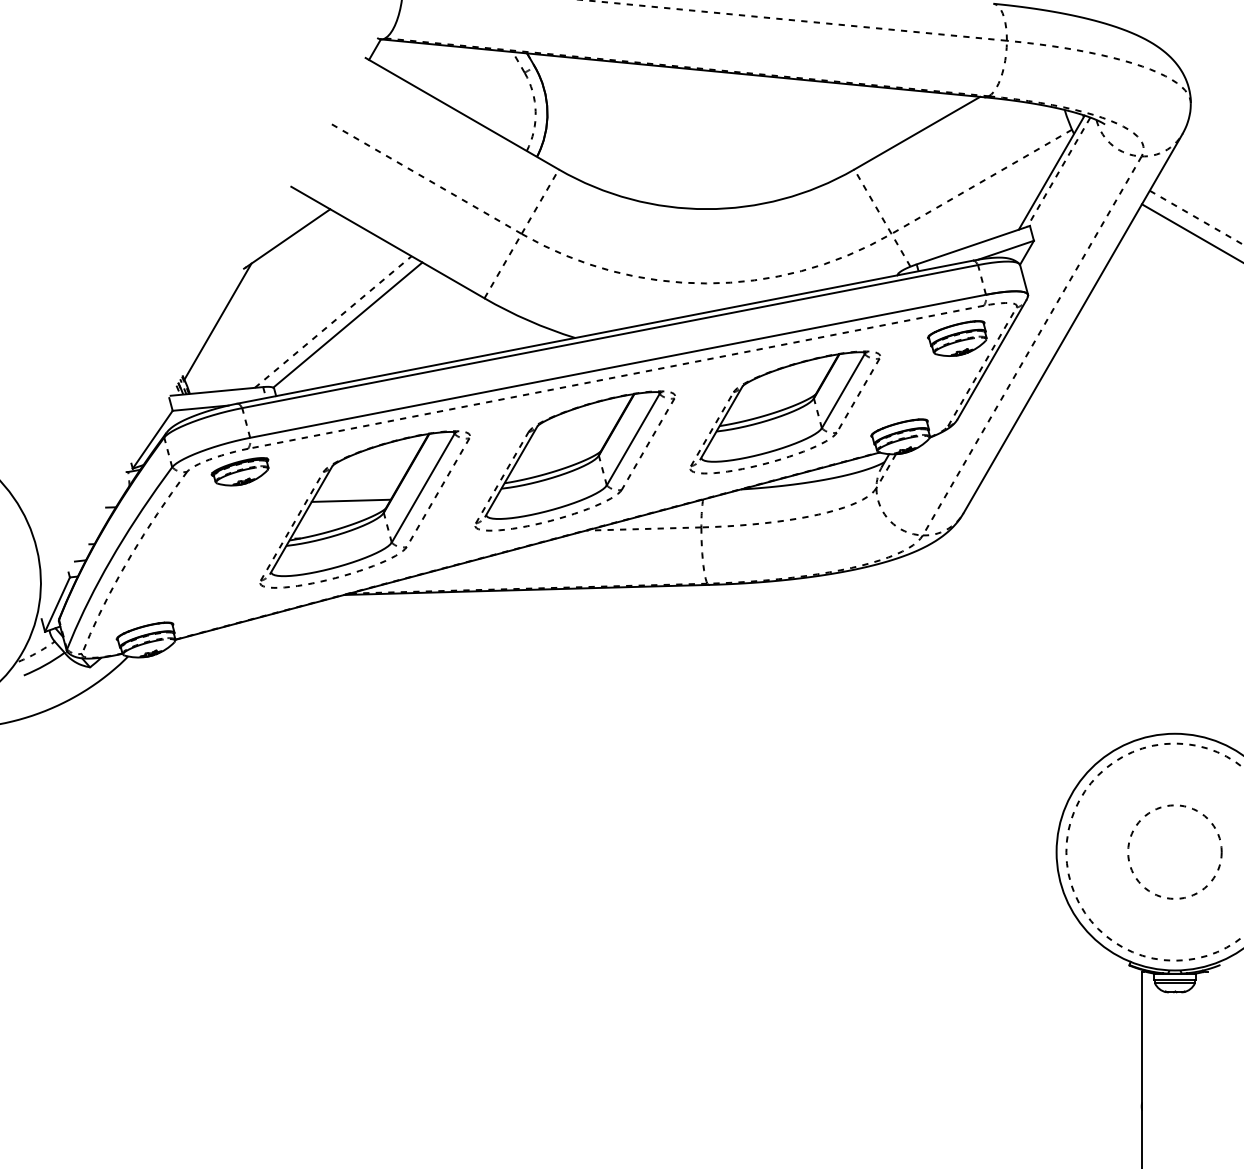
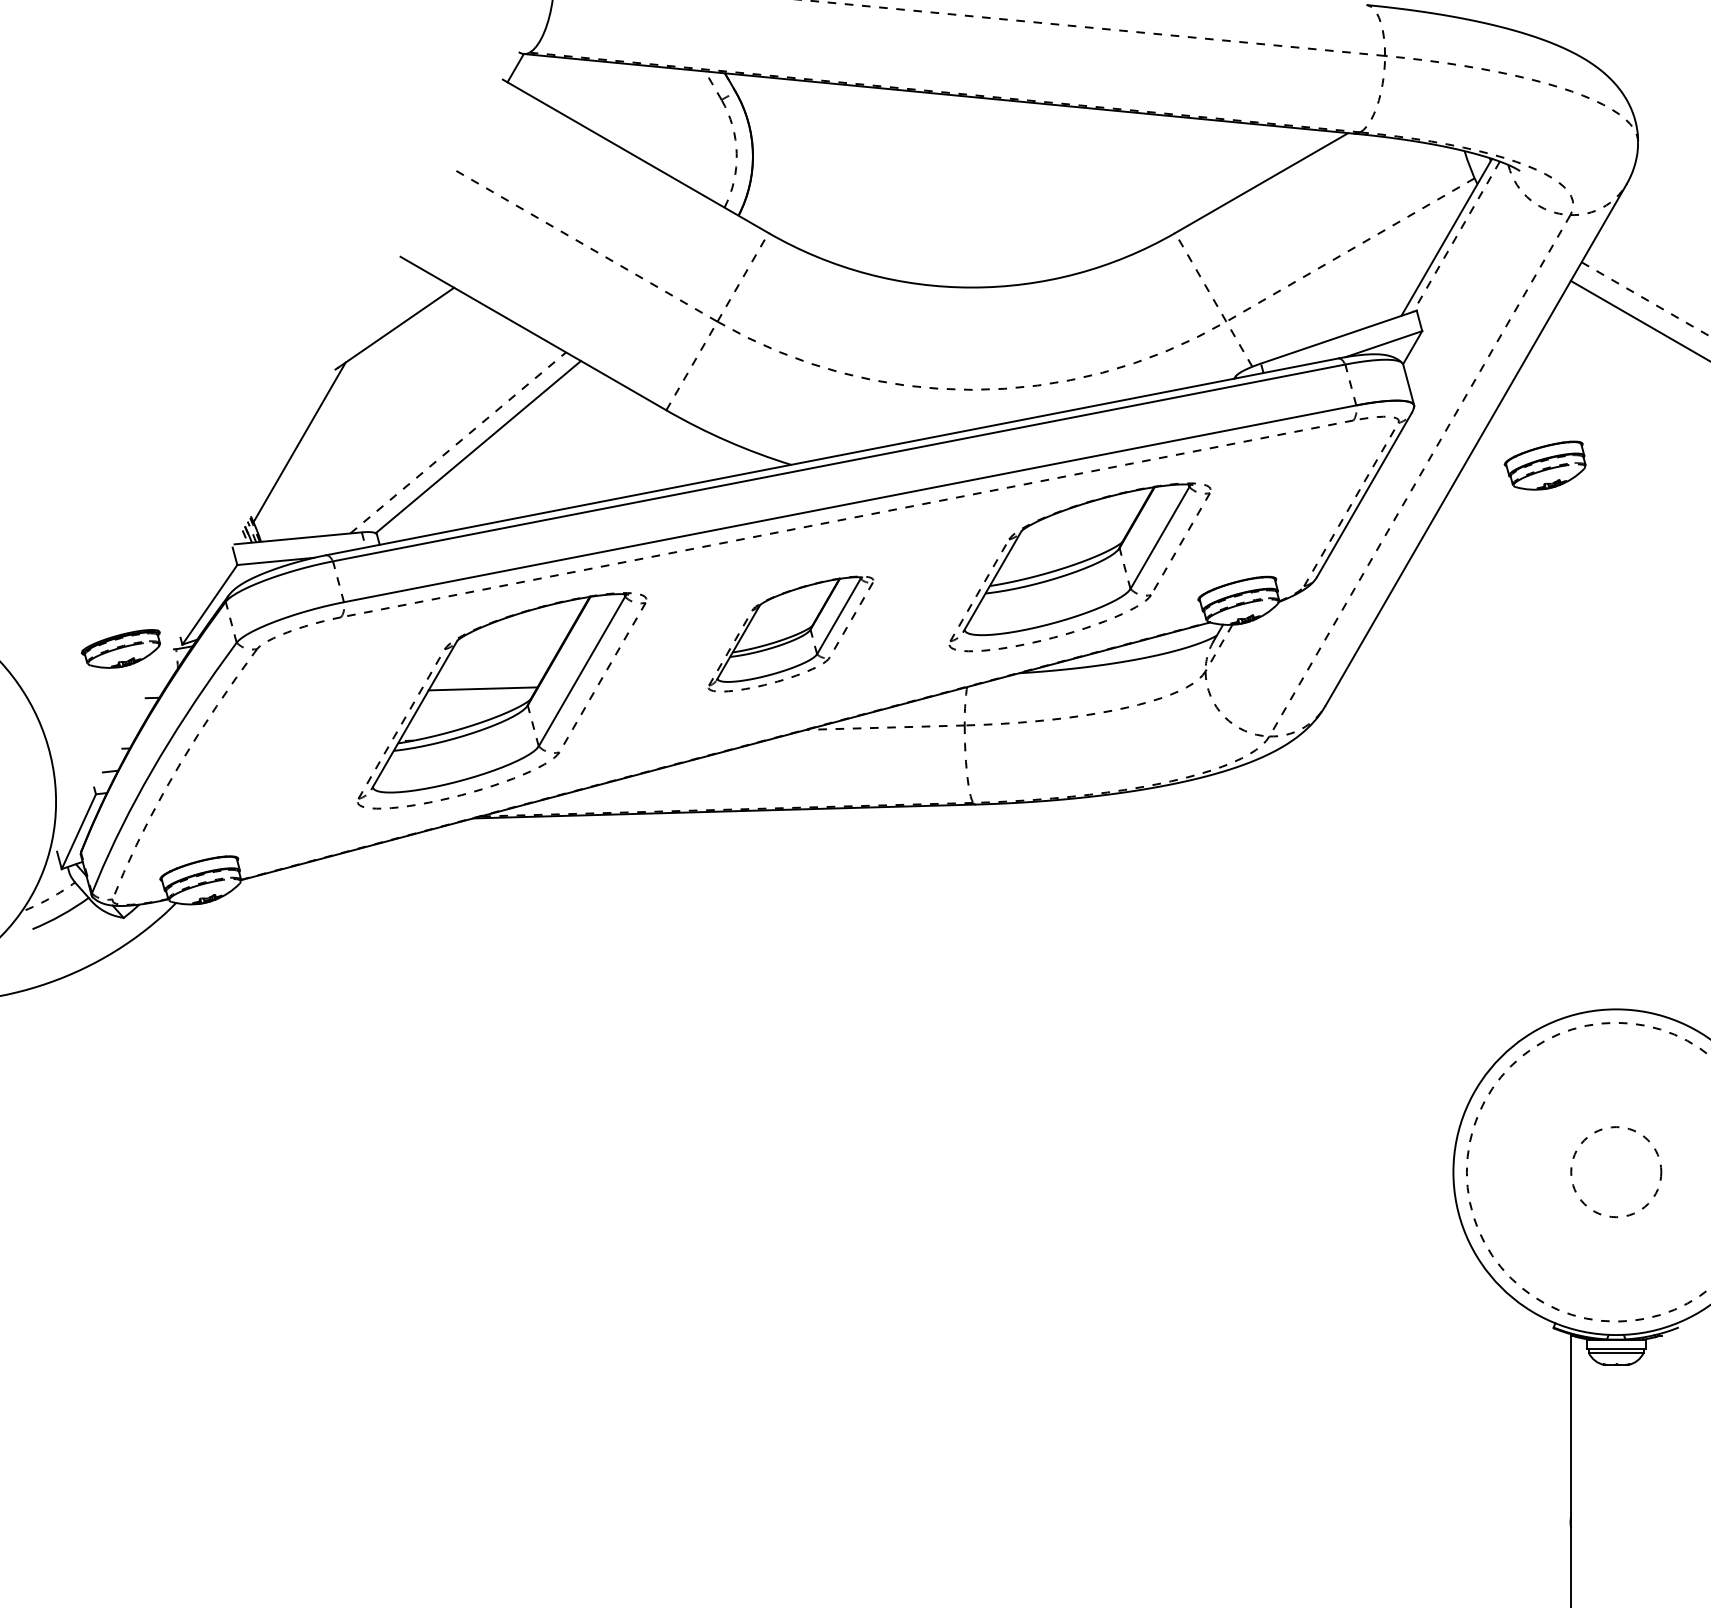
part: (957, 338) -> (1545, 465), moved
part: (574, 460) -> (790, 633), size x0.6
part: (239, 471) -> (120, 648), moved
circle: (1174, 851) -> (1615, 1171), size x0.7

